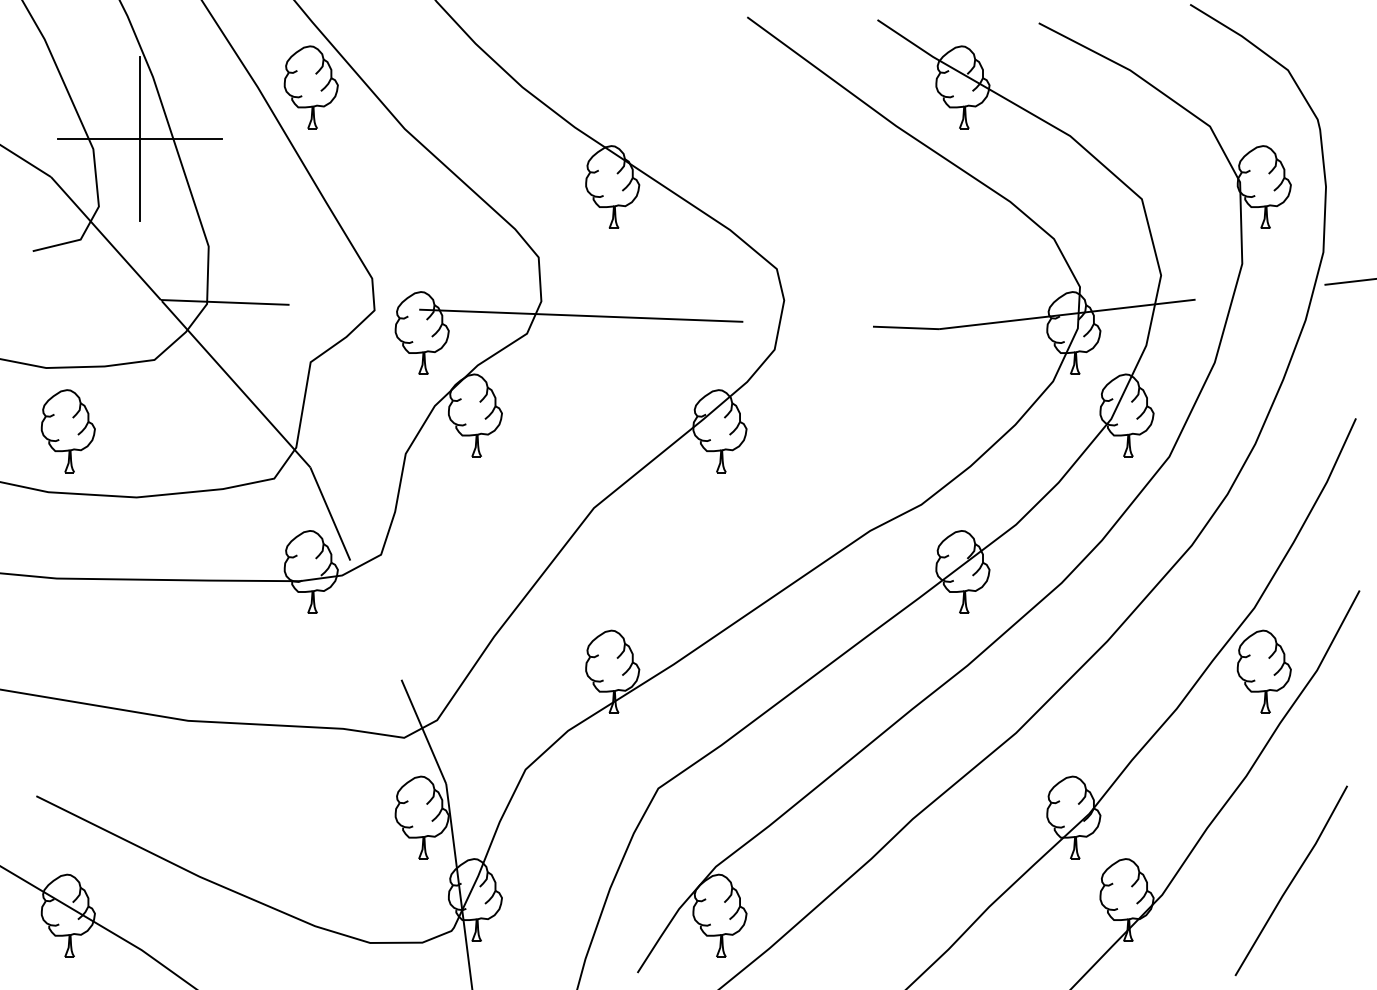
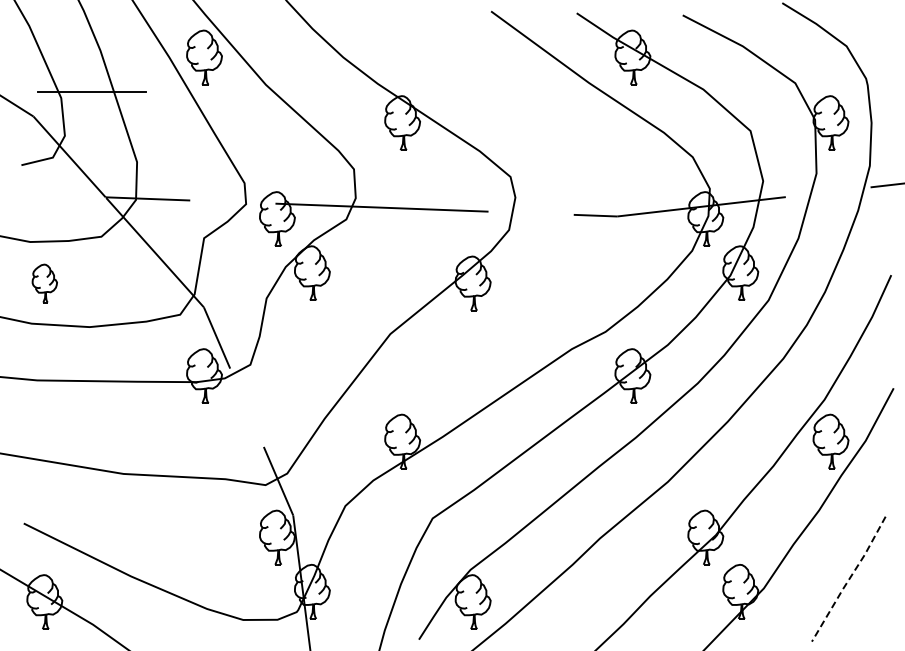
line: (139, 139) -> (91, 91), removed
part: (67, 431) -> (44, 283), size x0.7
line: (1292, 881) -> (849, 579), solid -> dashed

